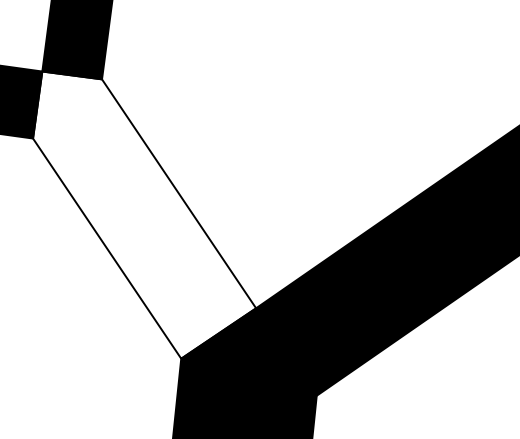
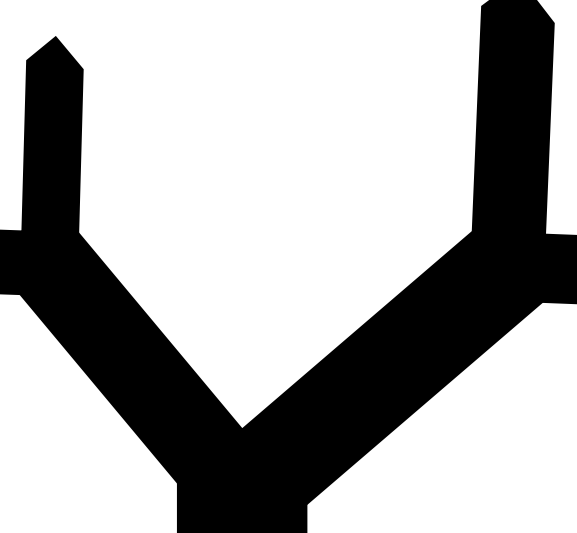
fill: (145, 218) -> (131, 357), added

